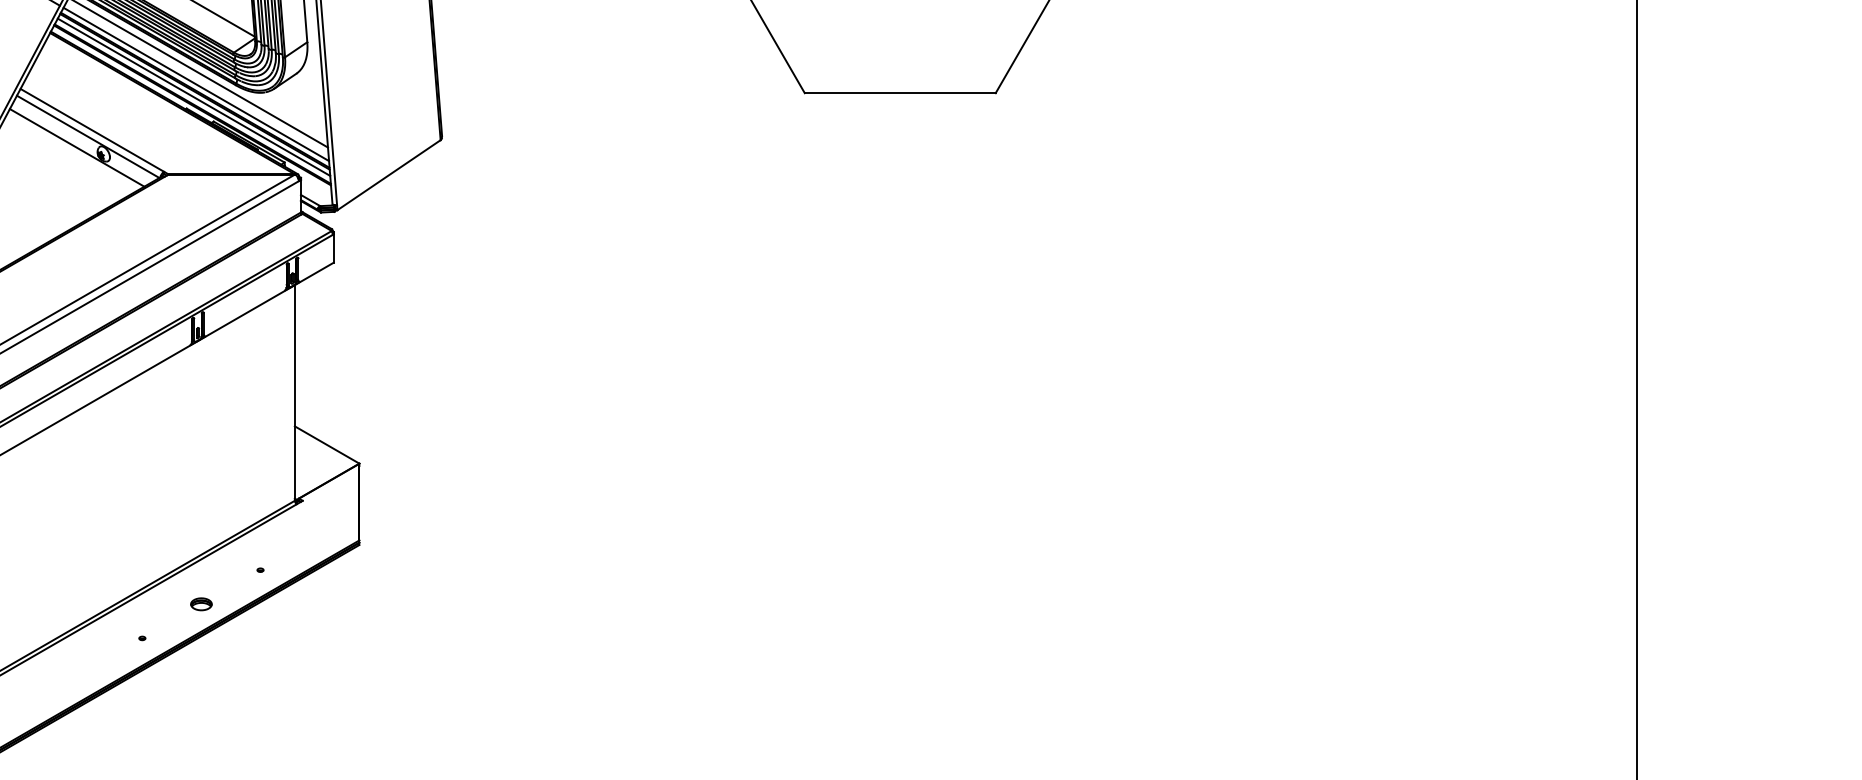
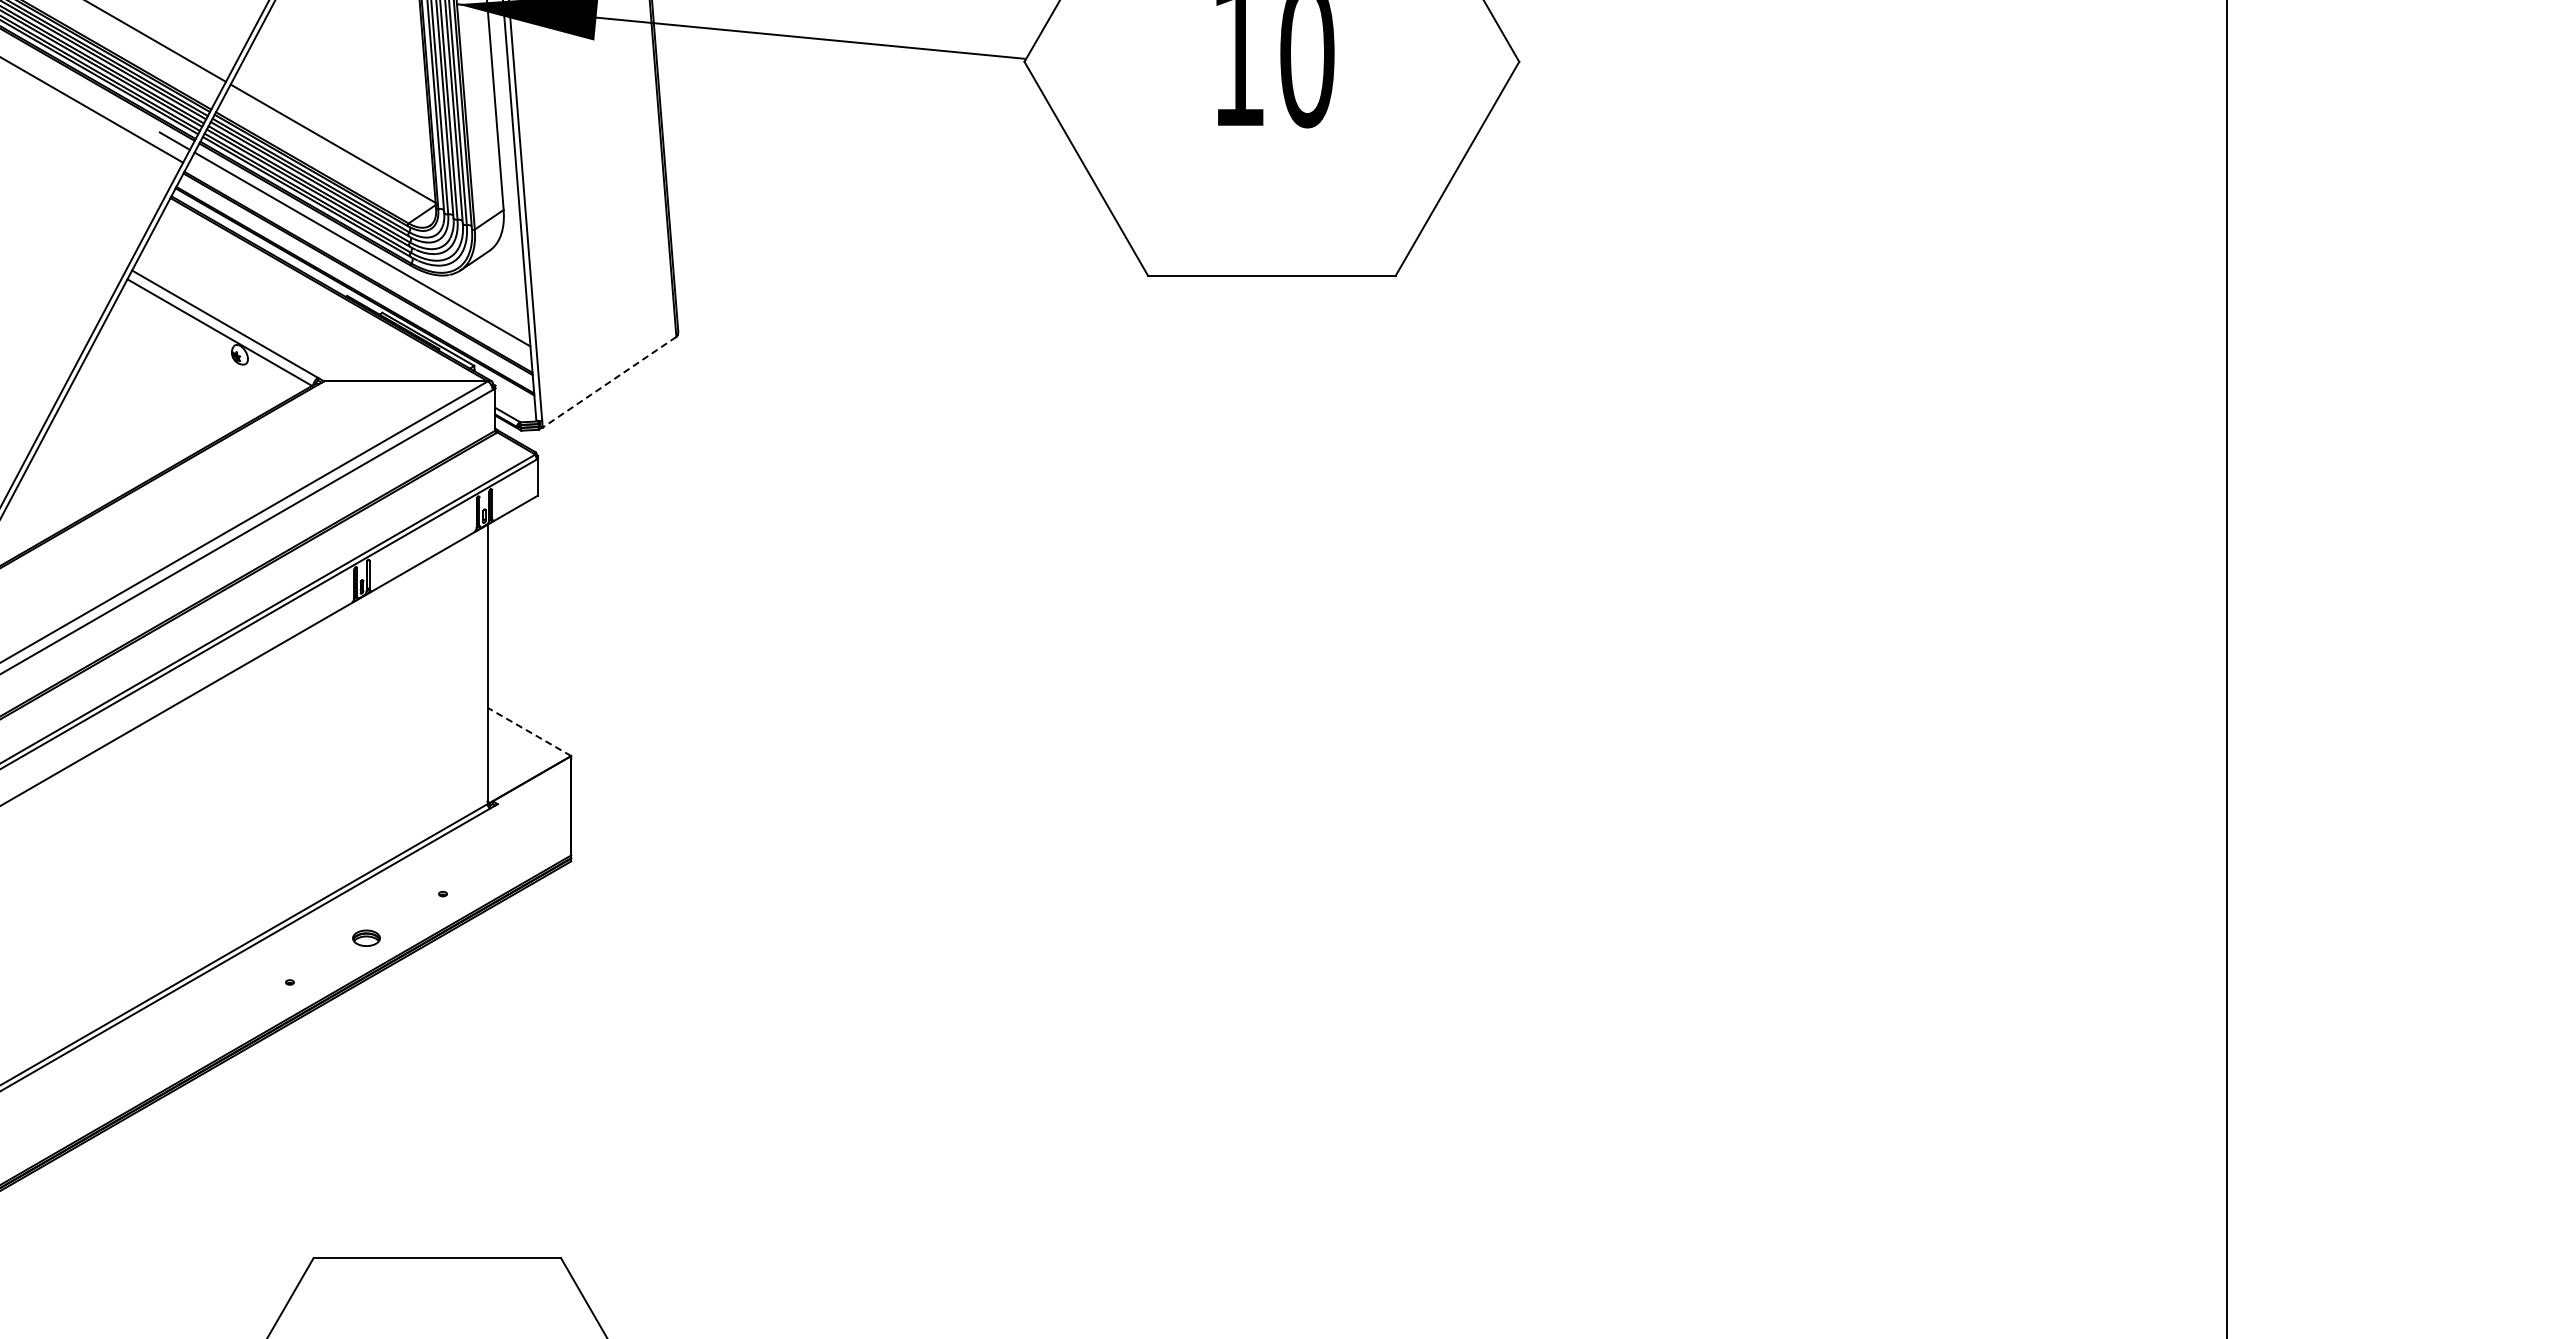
line: (196, 84) -> (359, 264), removed
line: (193, 97) -> (356, 281), removed
line: (77, 147) -> (205, 346), removed
line: (389, 175) -> (609, 382), solid -> dashed
line: (326, 444) -> (528, 731), solid -> dashed

